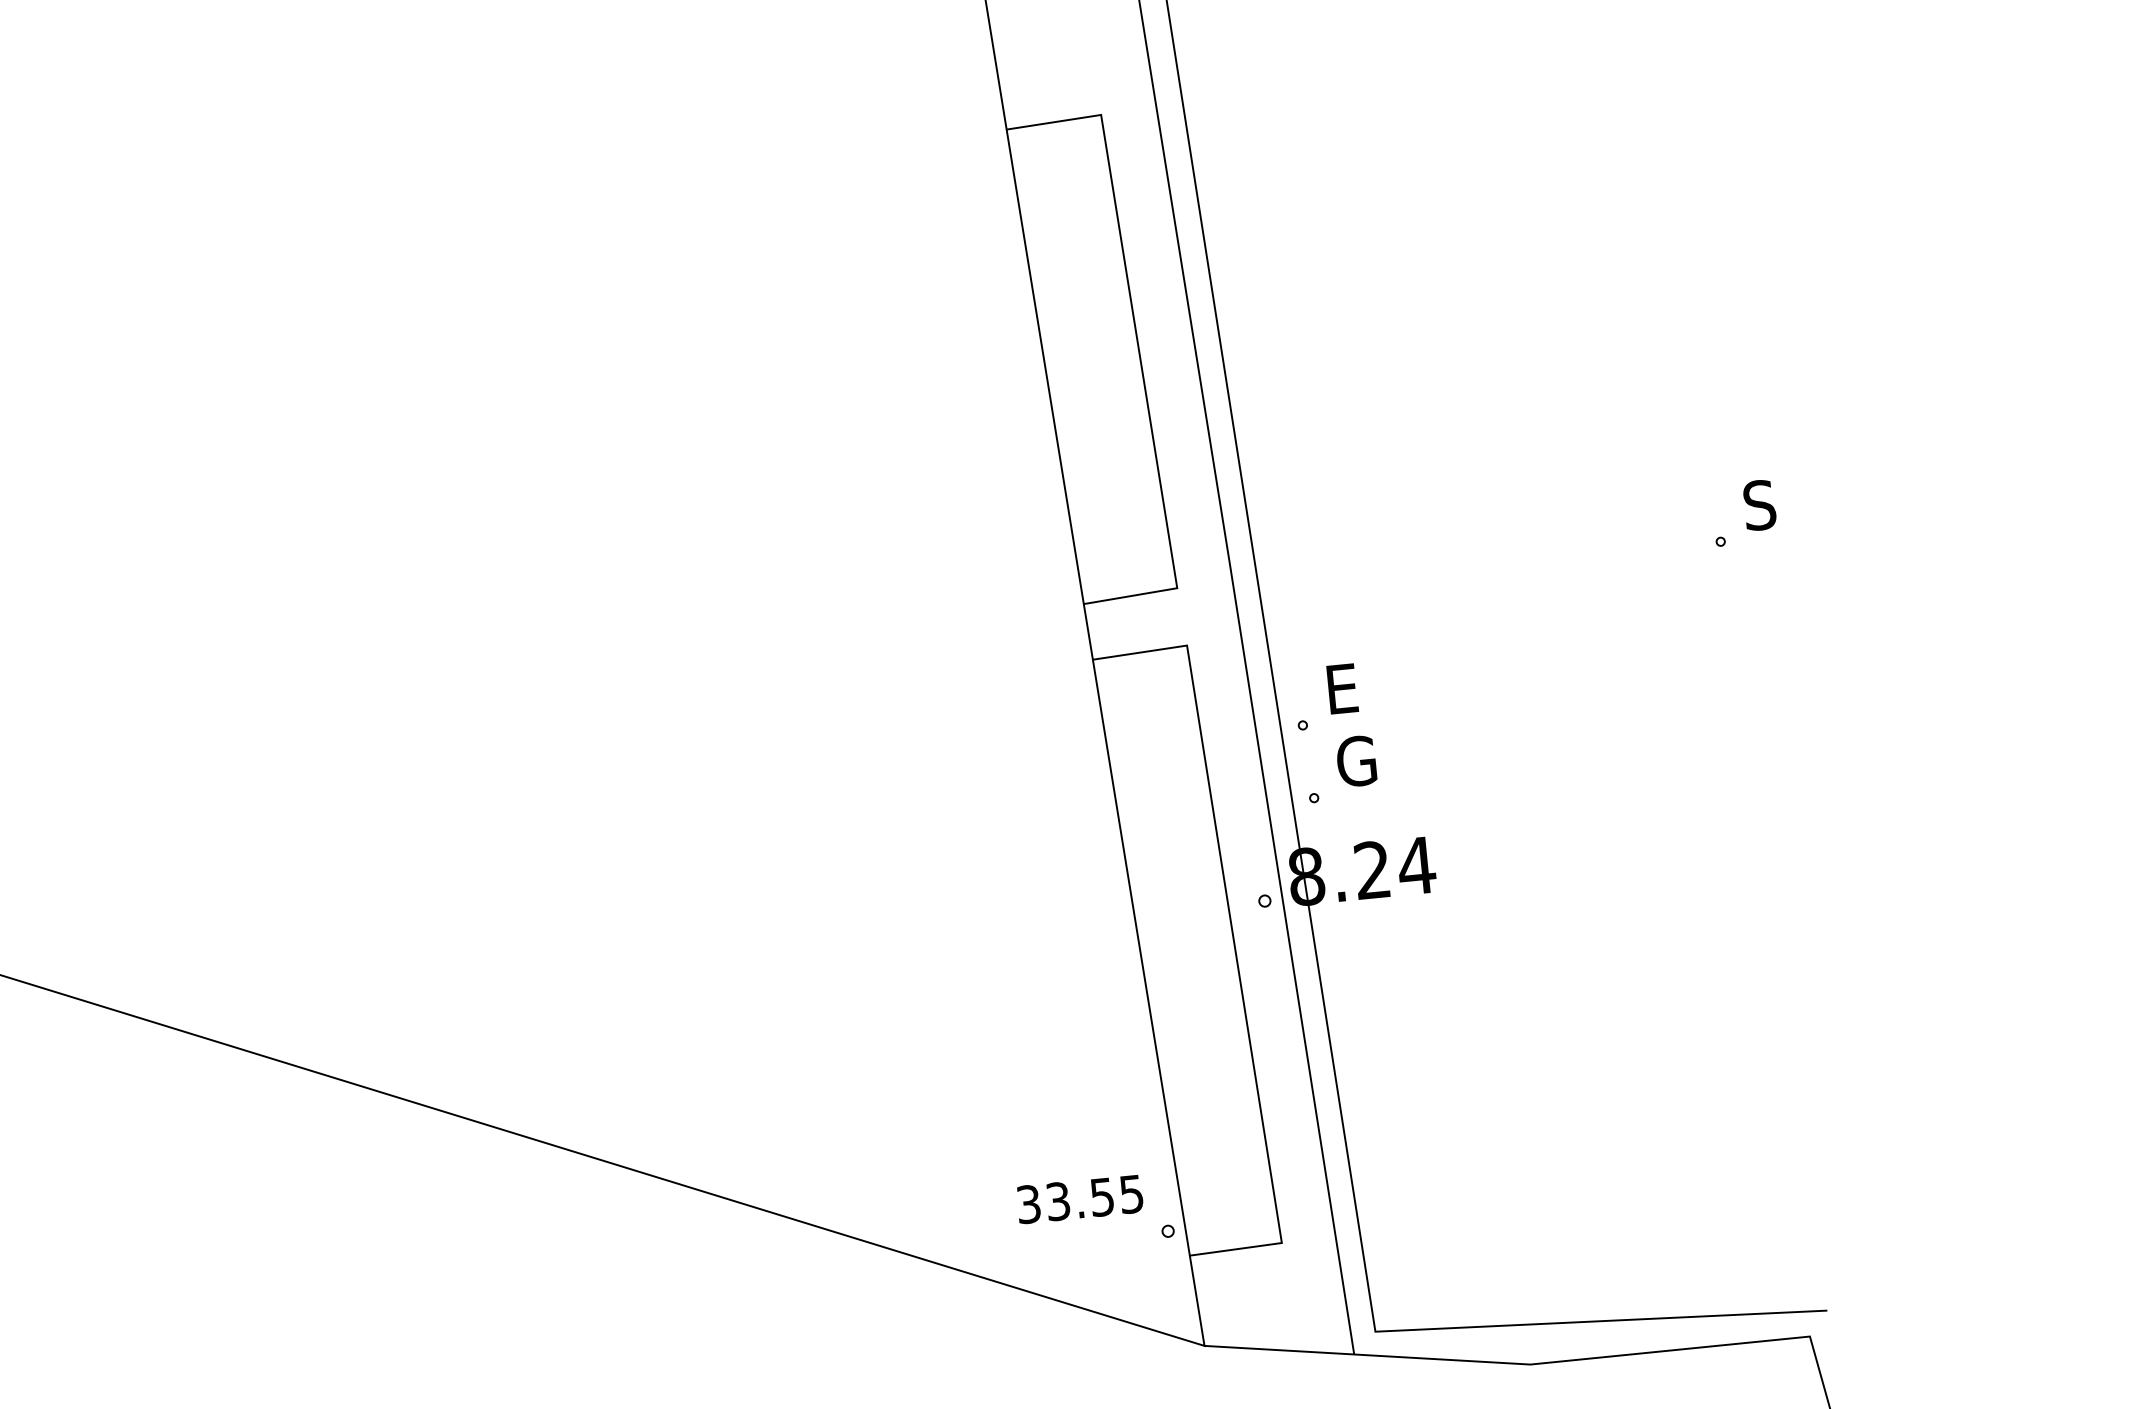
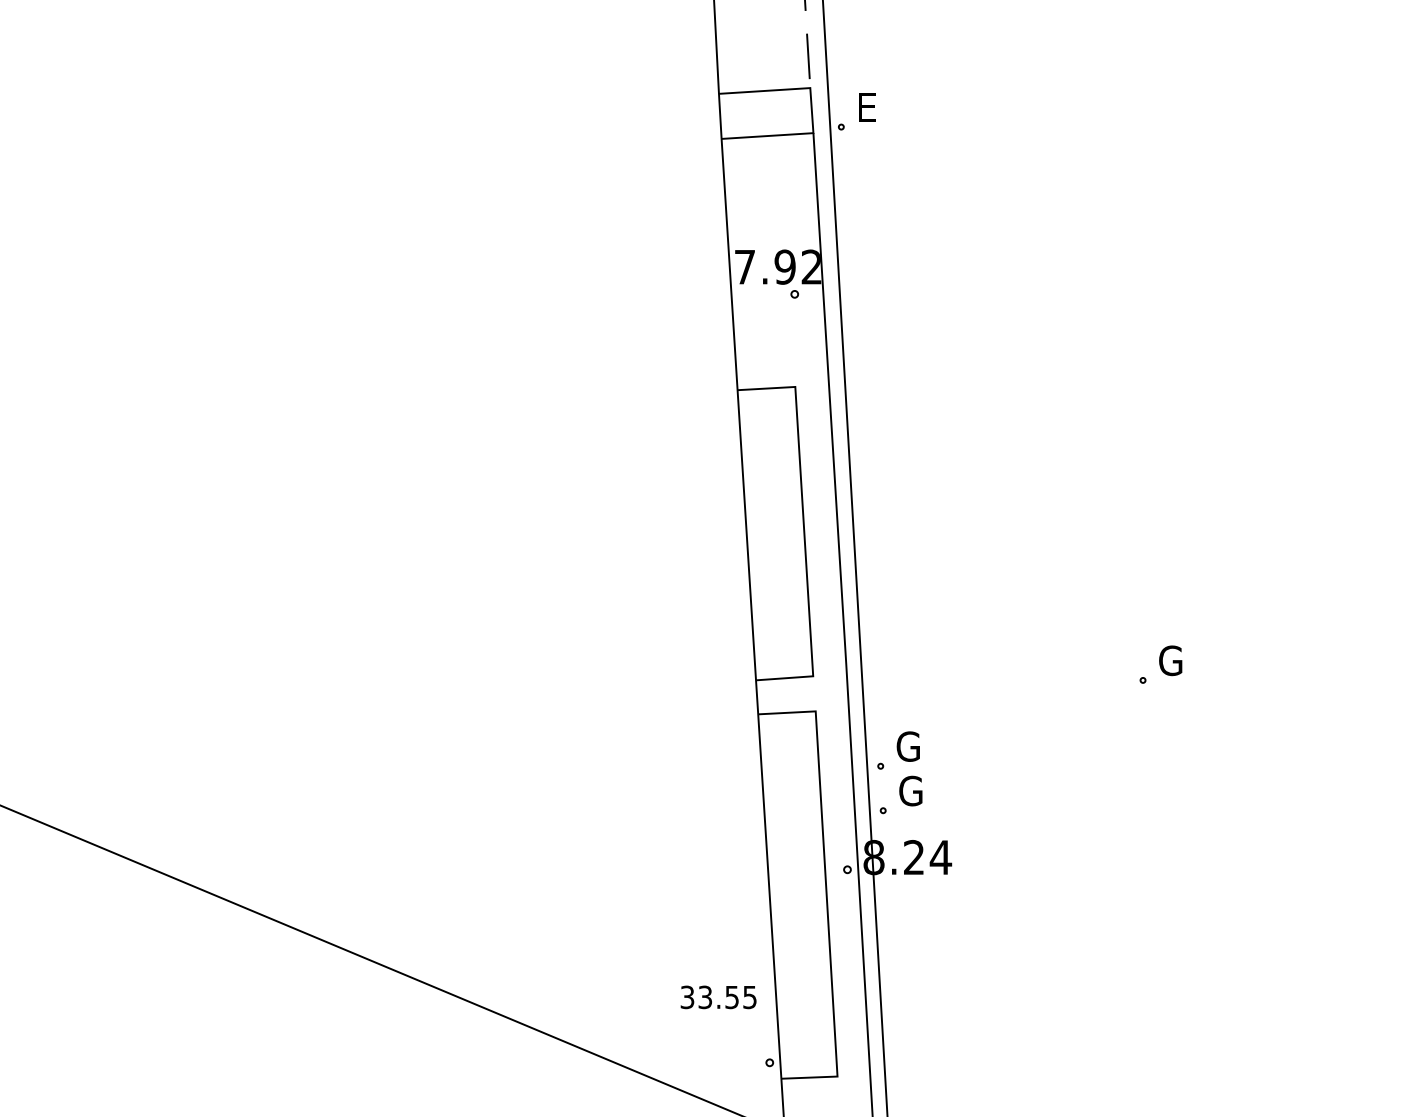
text: (1762, 504) -> (1170, 660), S -> G
text: (1343, 688) -> (907, 746), E -> G
text: (1079, 1199) -> (718, 997), moved

